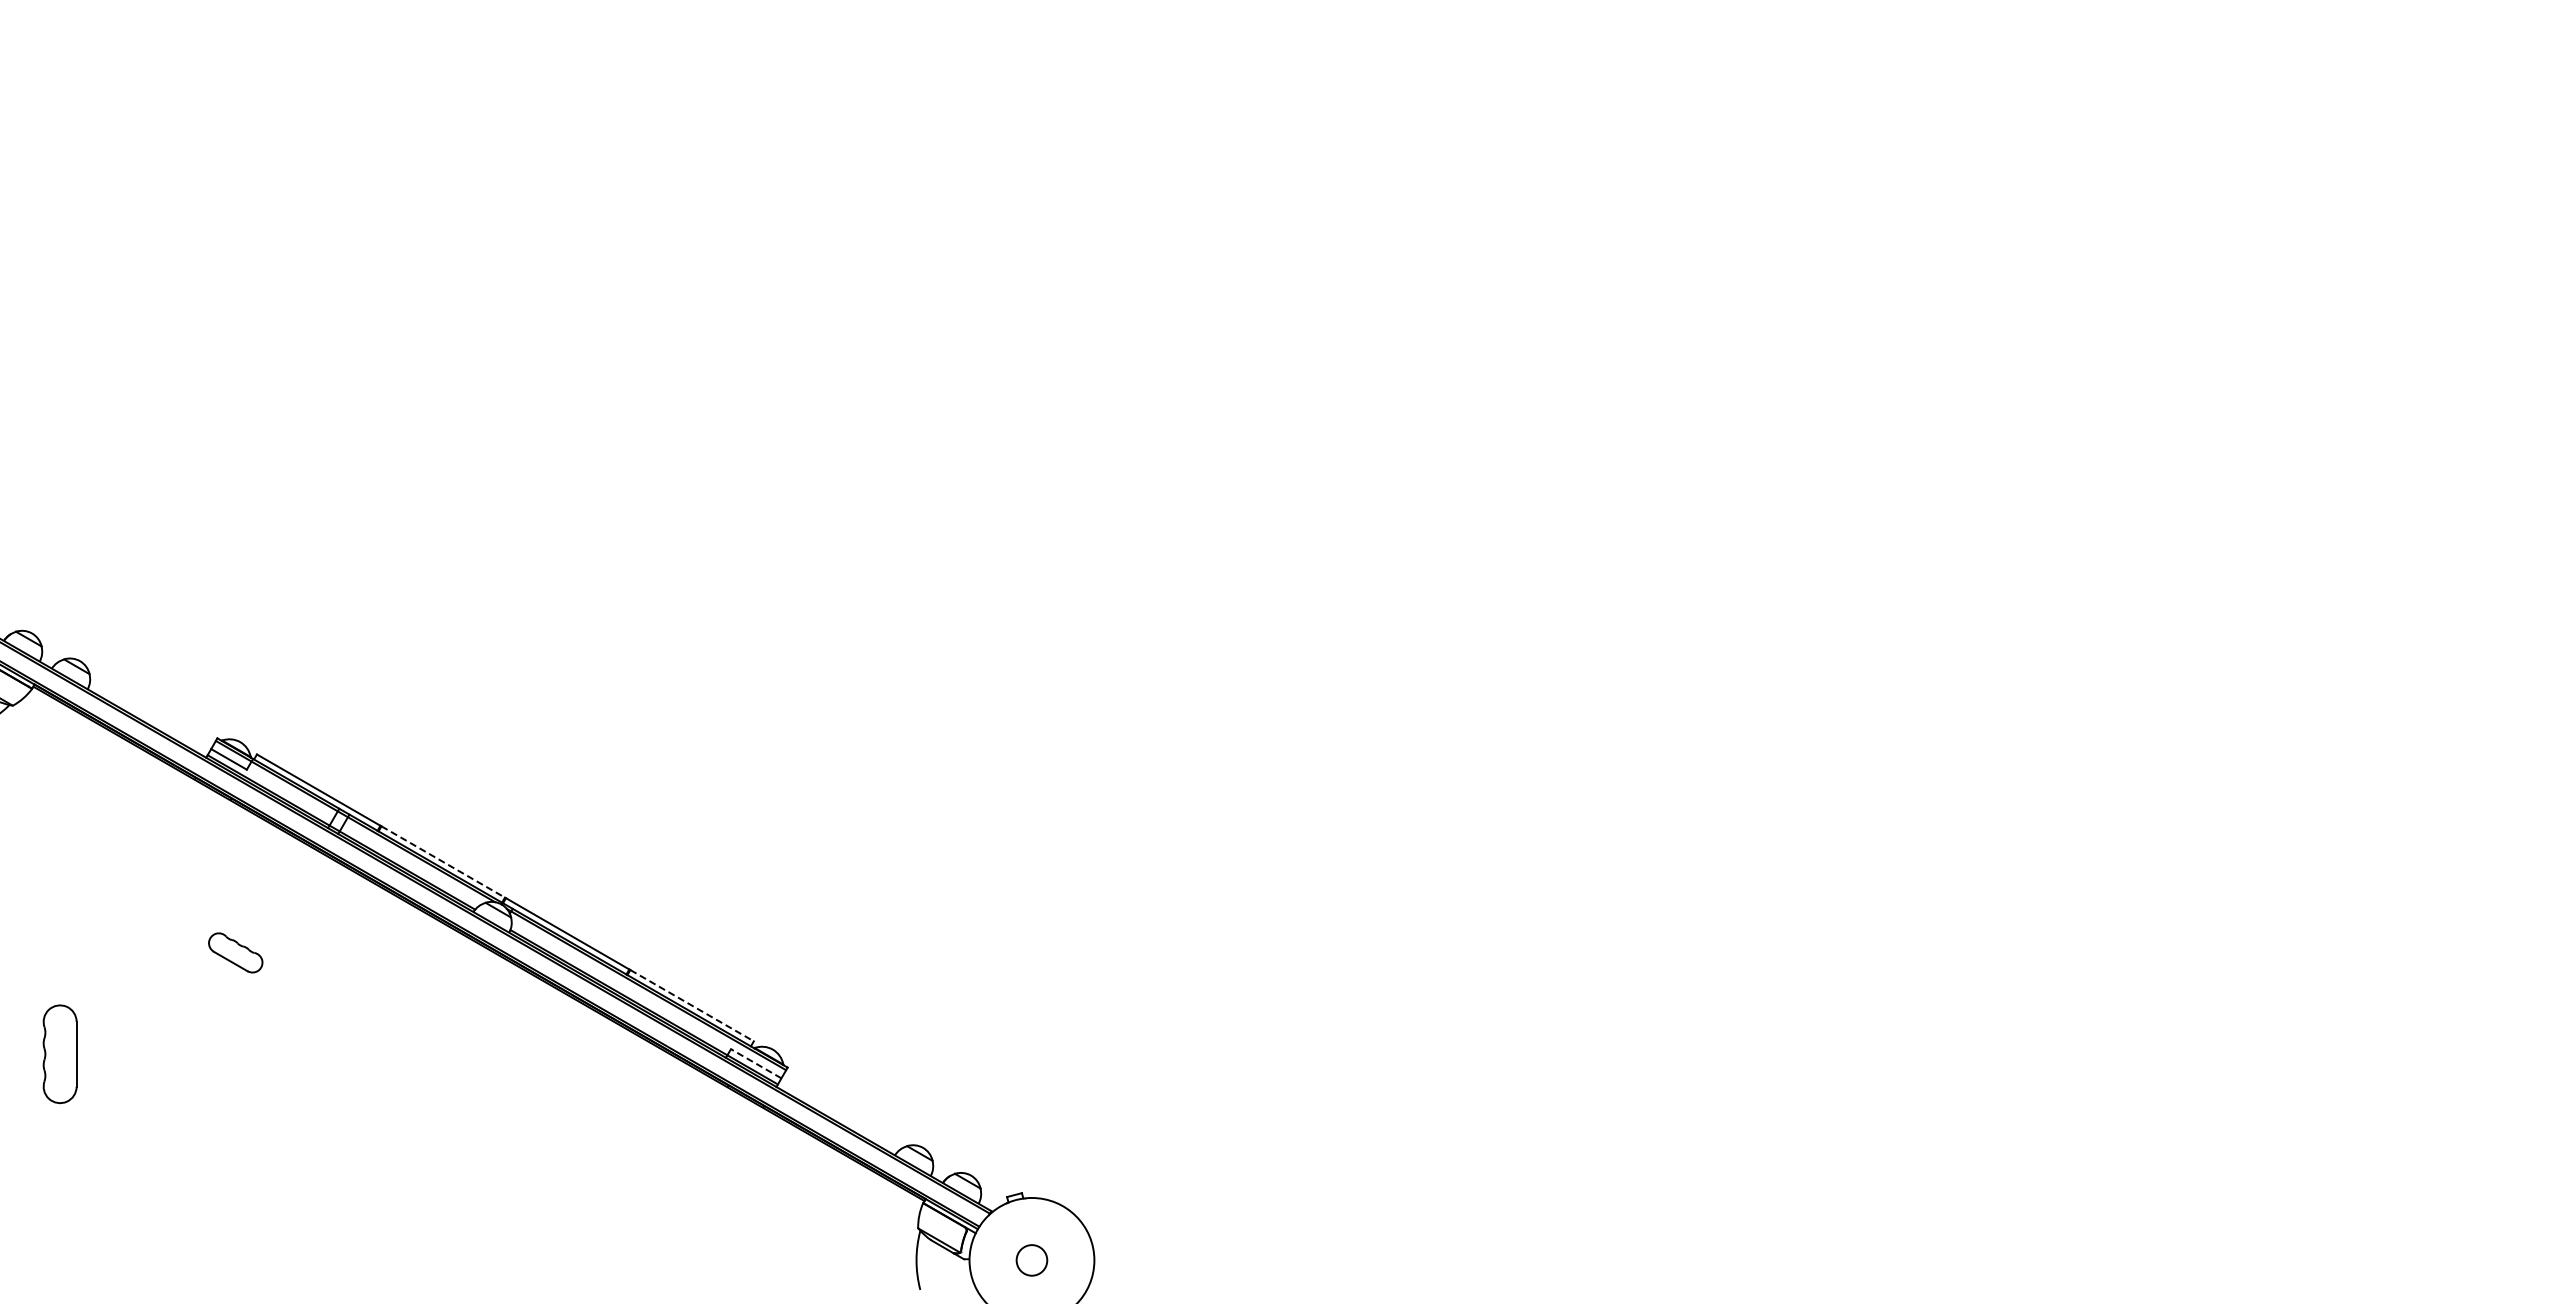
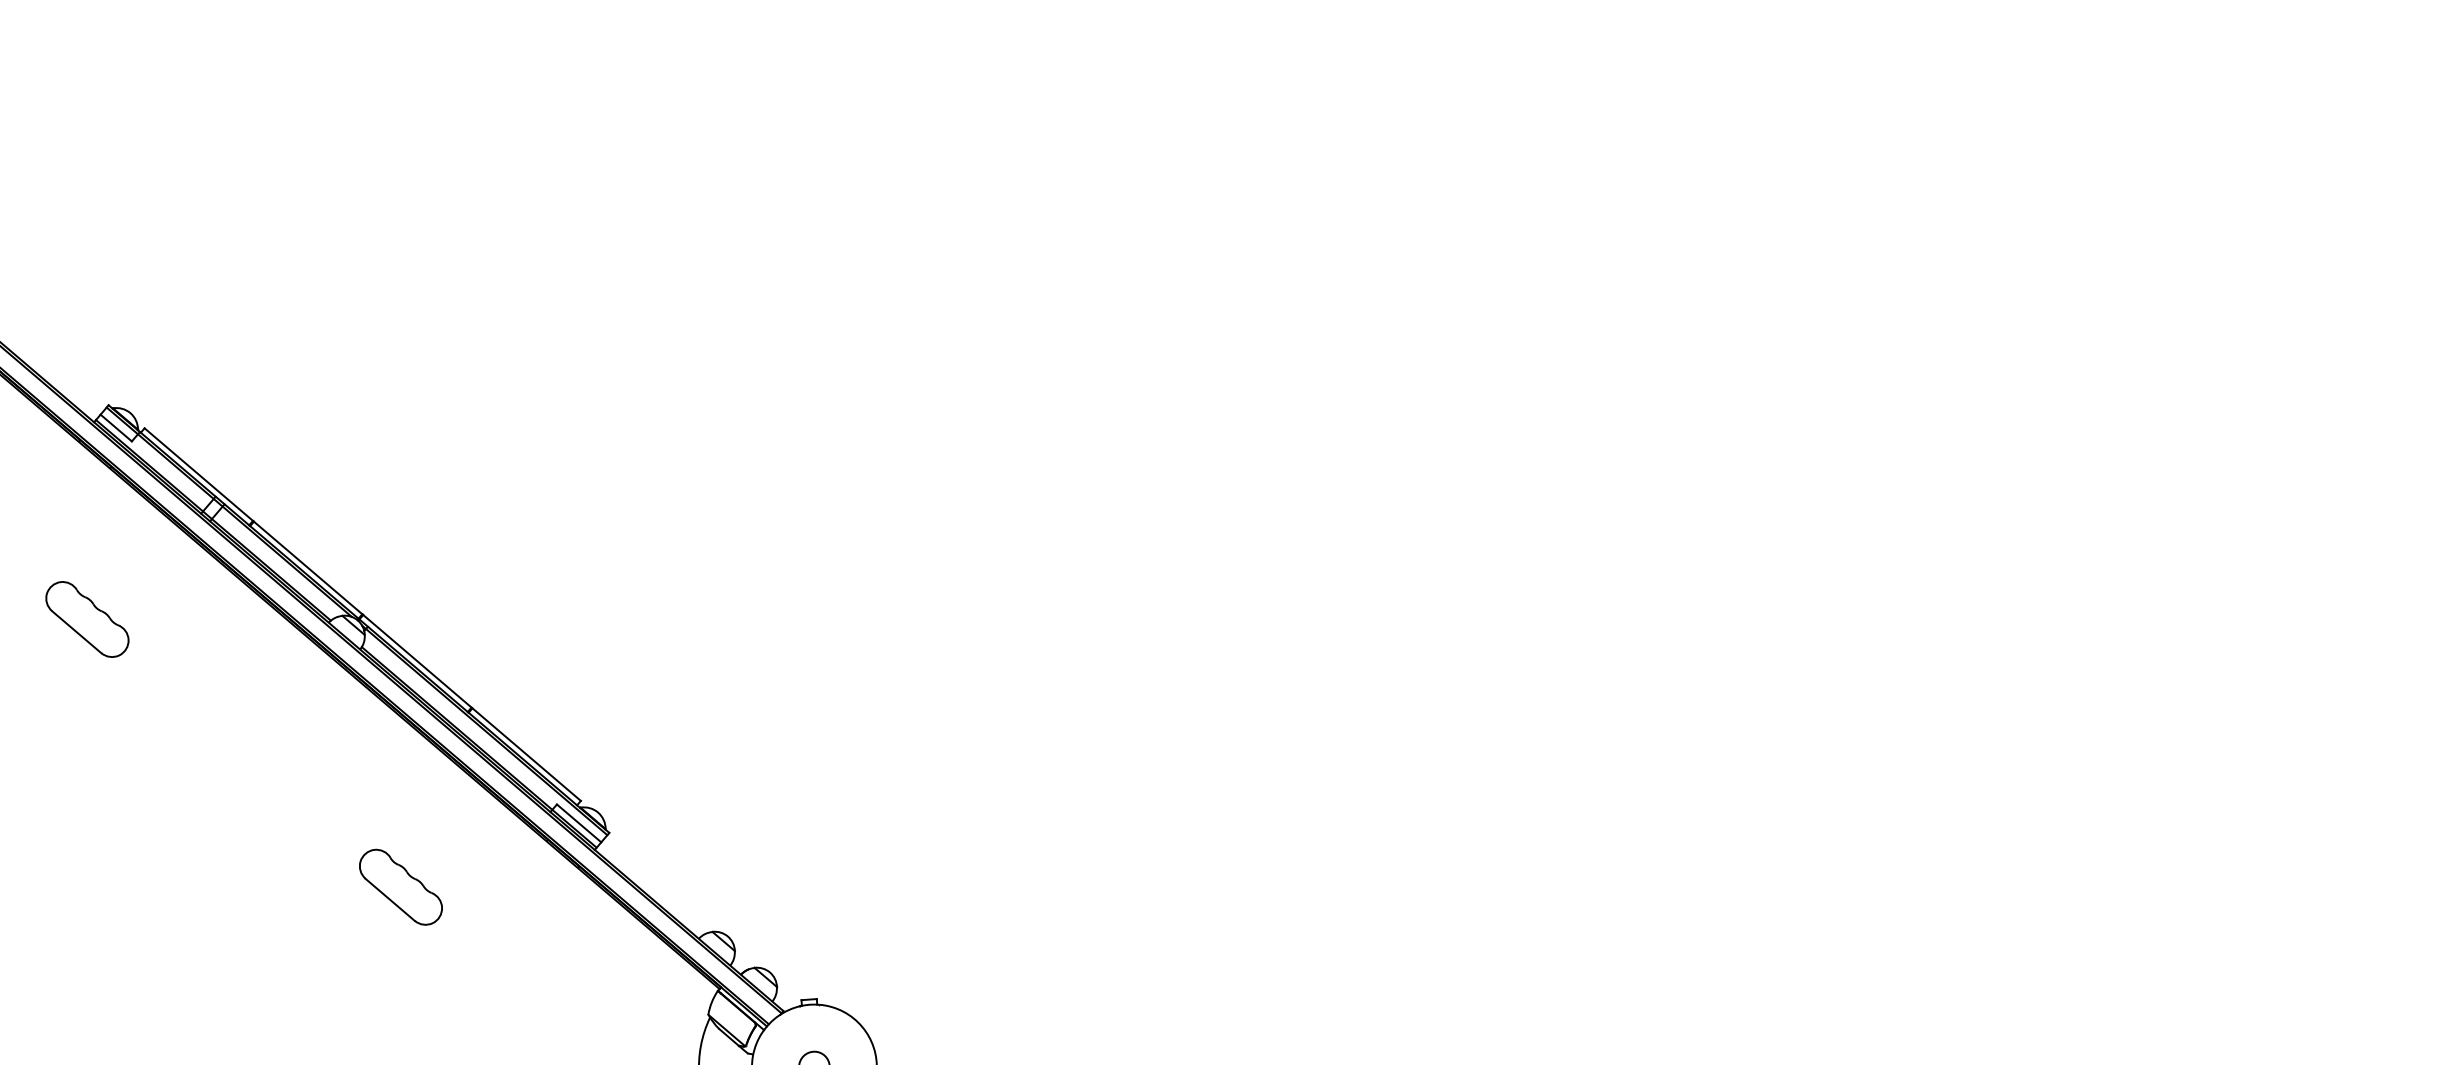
line: (443, 862) -> (308, 568), dashed -> solid
part: (235, 952) -> (87, 619), size x1.67
line: (692, 1005) -> (527, 754), dashed -> solid
line: (755, 1063) -> (578, 823), dashed -> solid
part: (592, 1158) -> (400, 886), added

